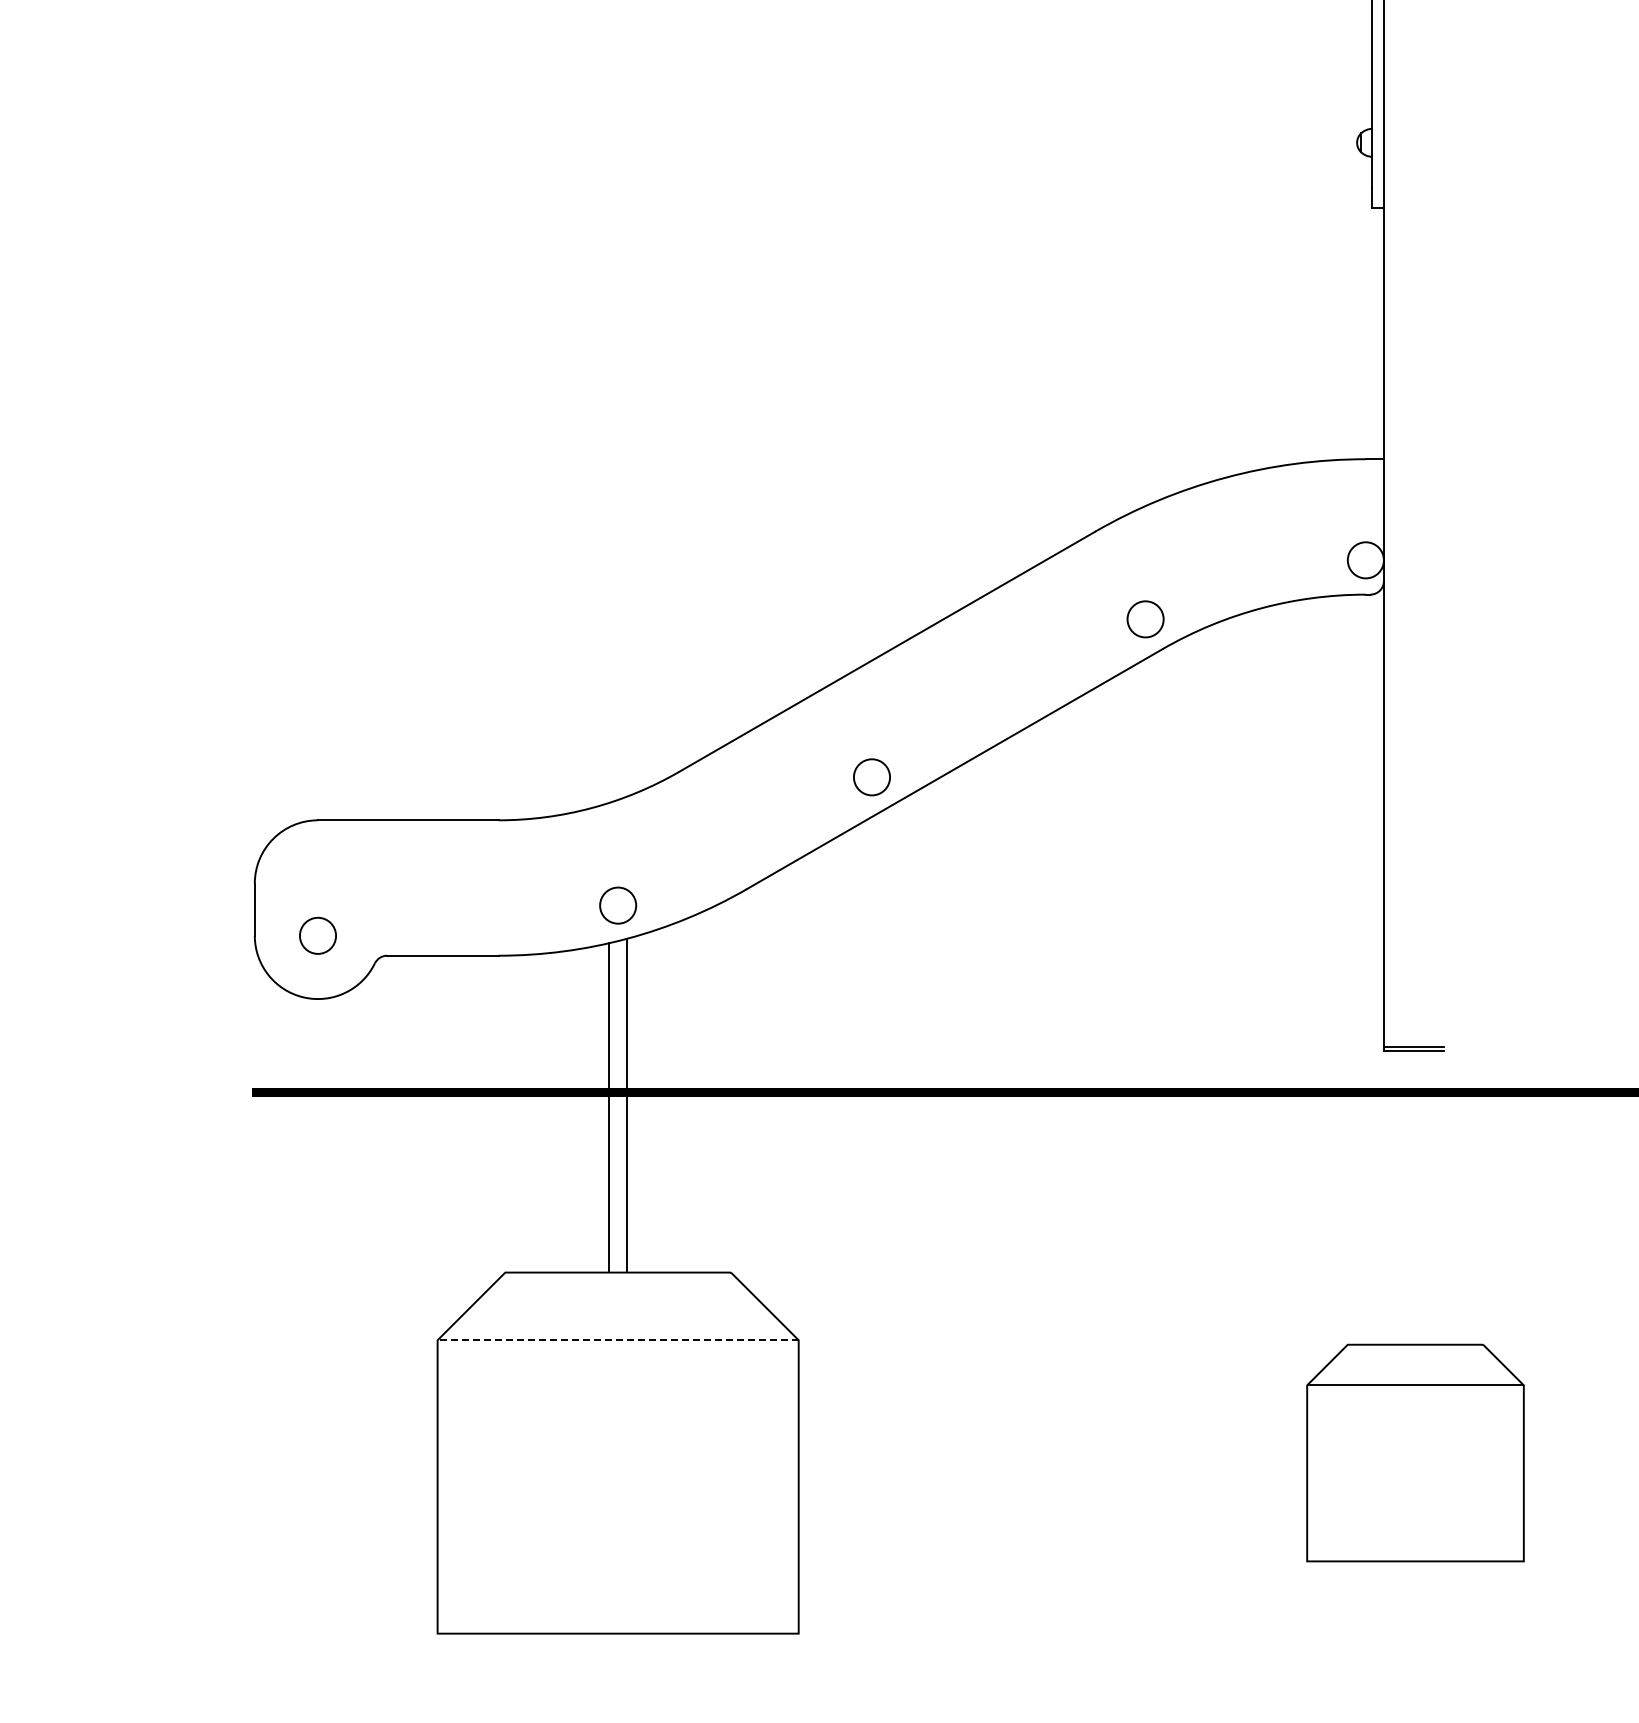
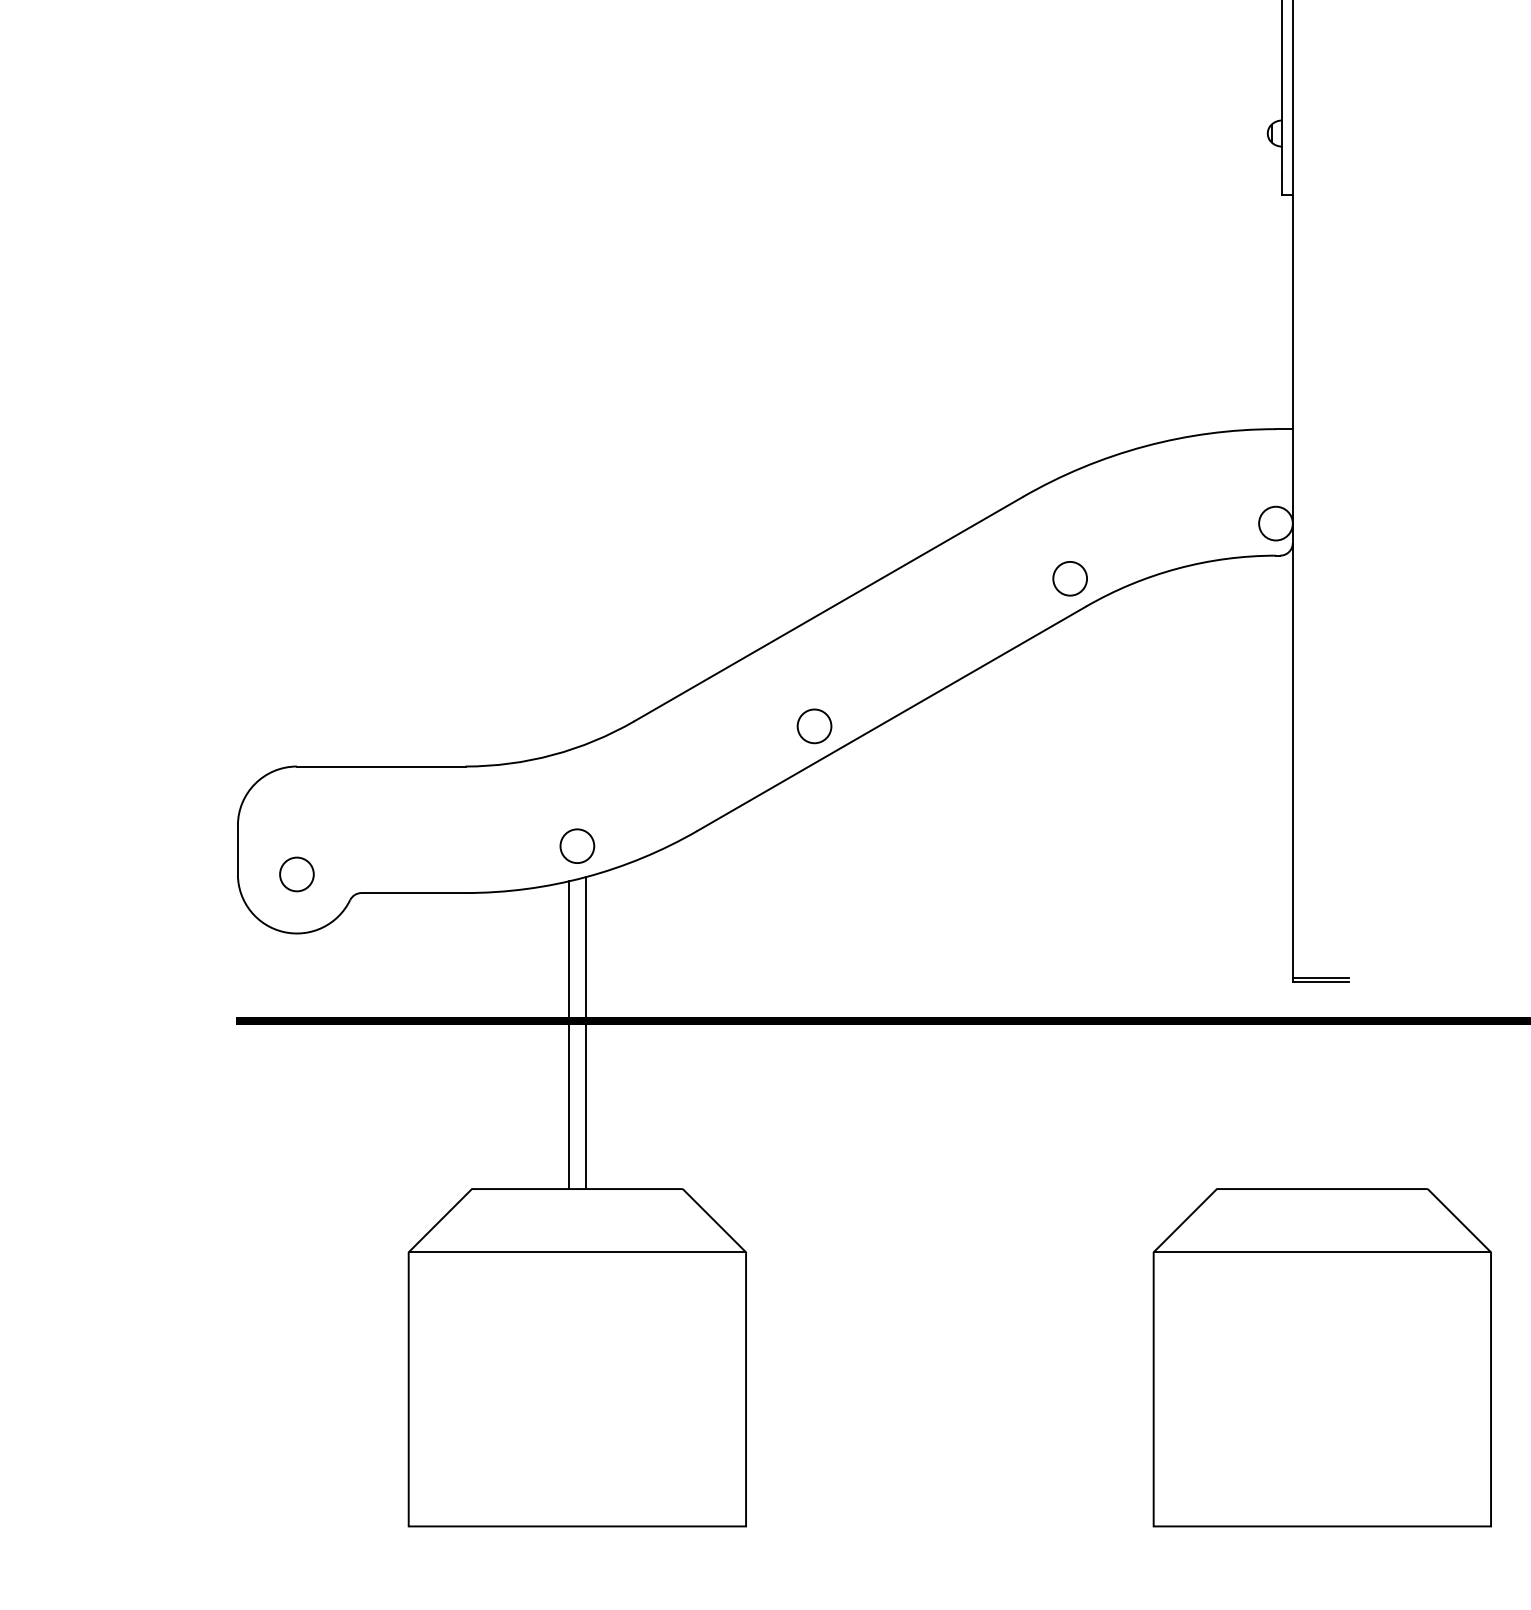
line: (618, 1340) -> (577, 1252), dashed -> solid
part: (1415, 1452) -> (1322, 1357), size x1.67

